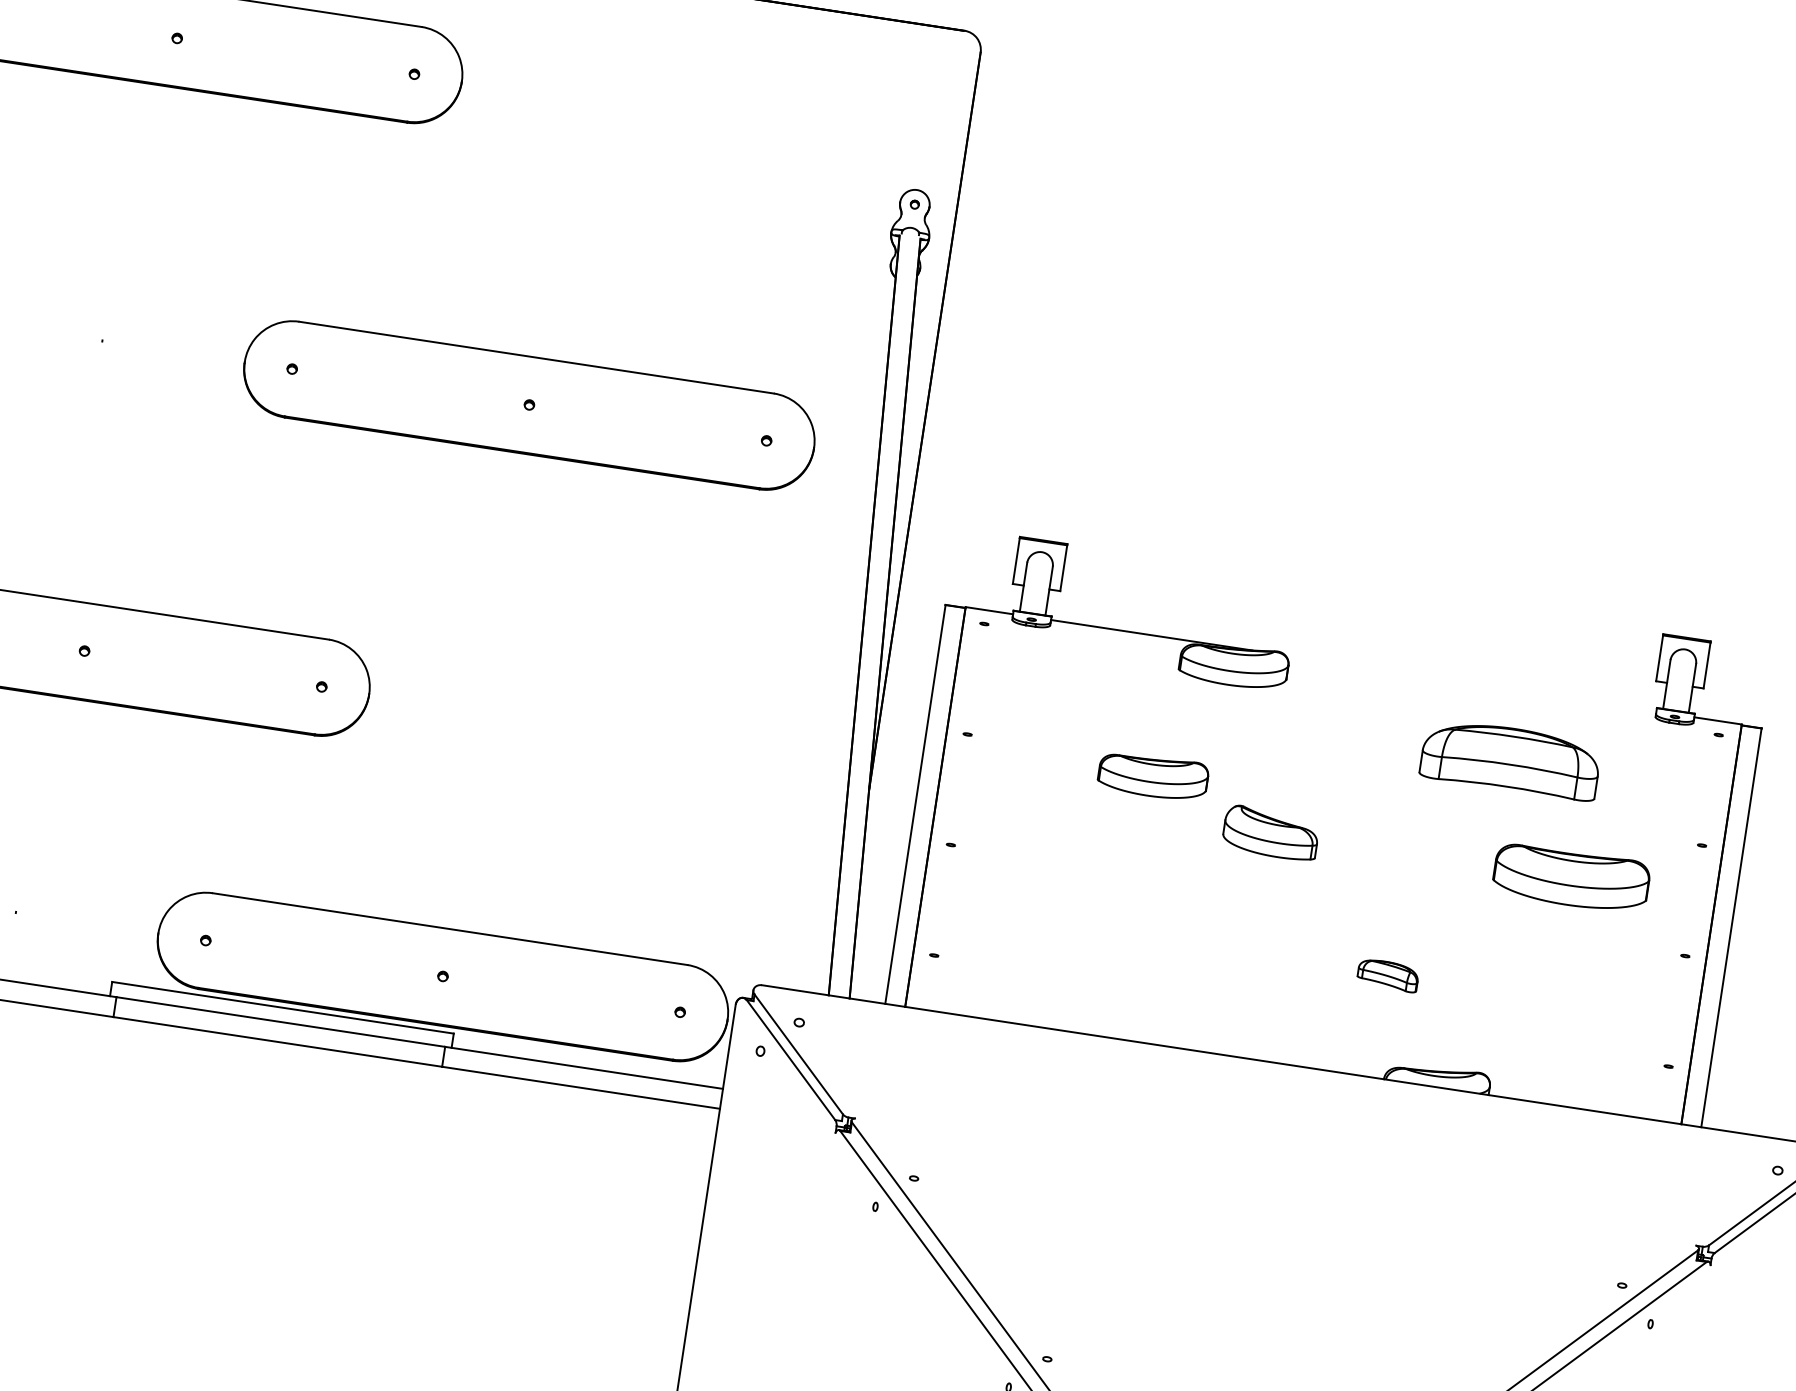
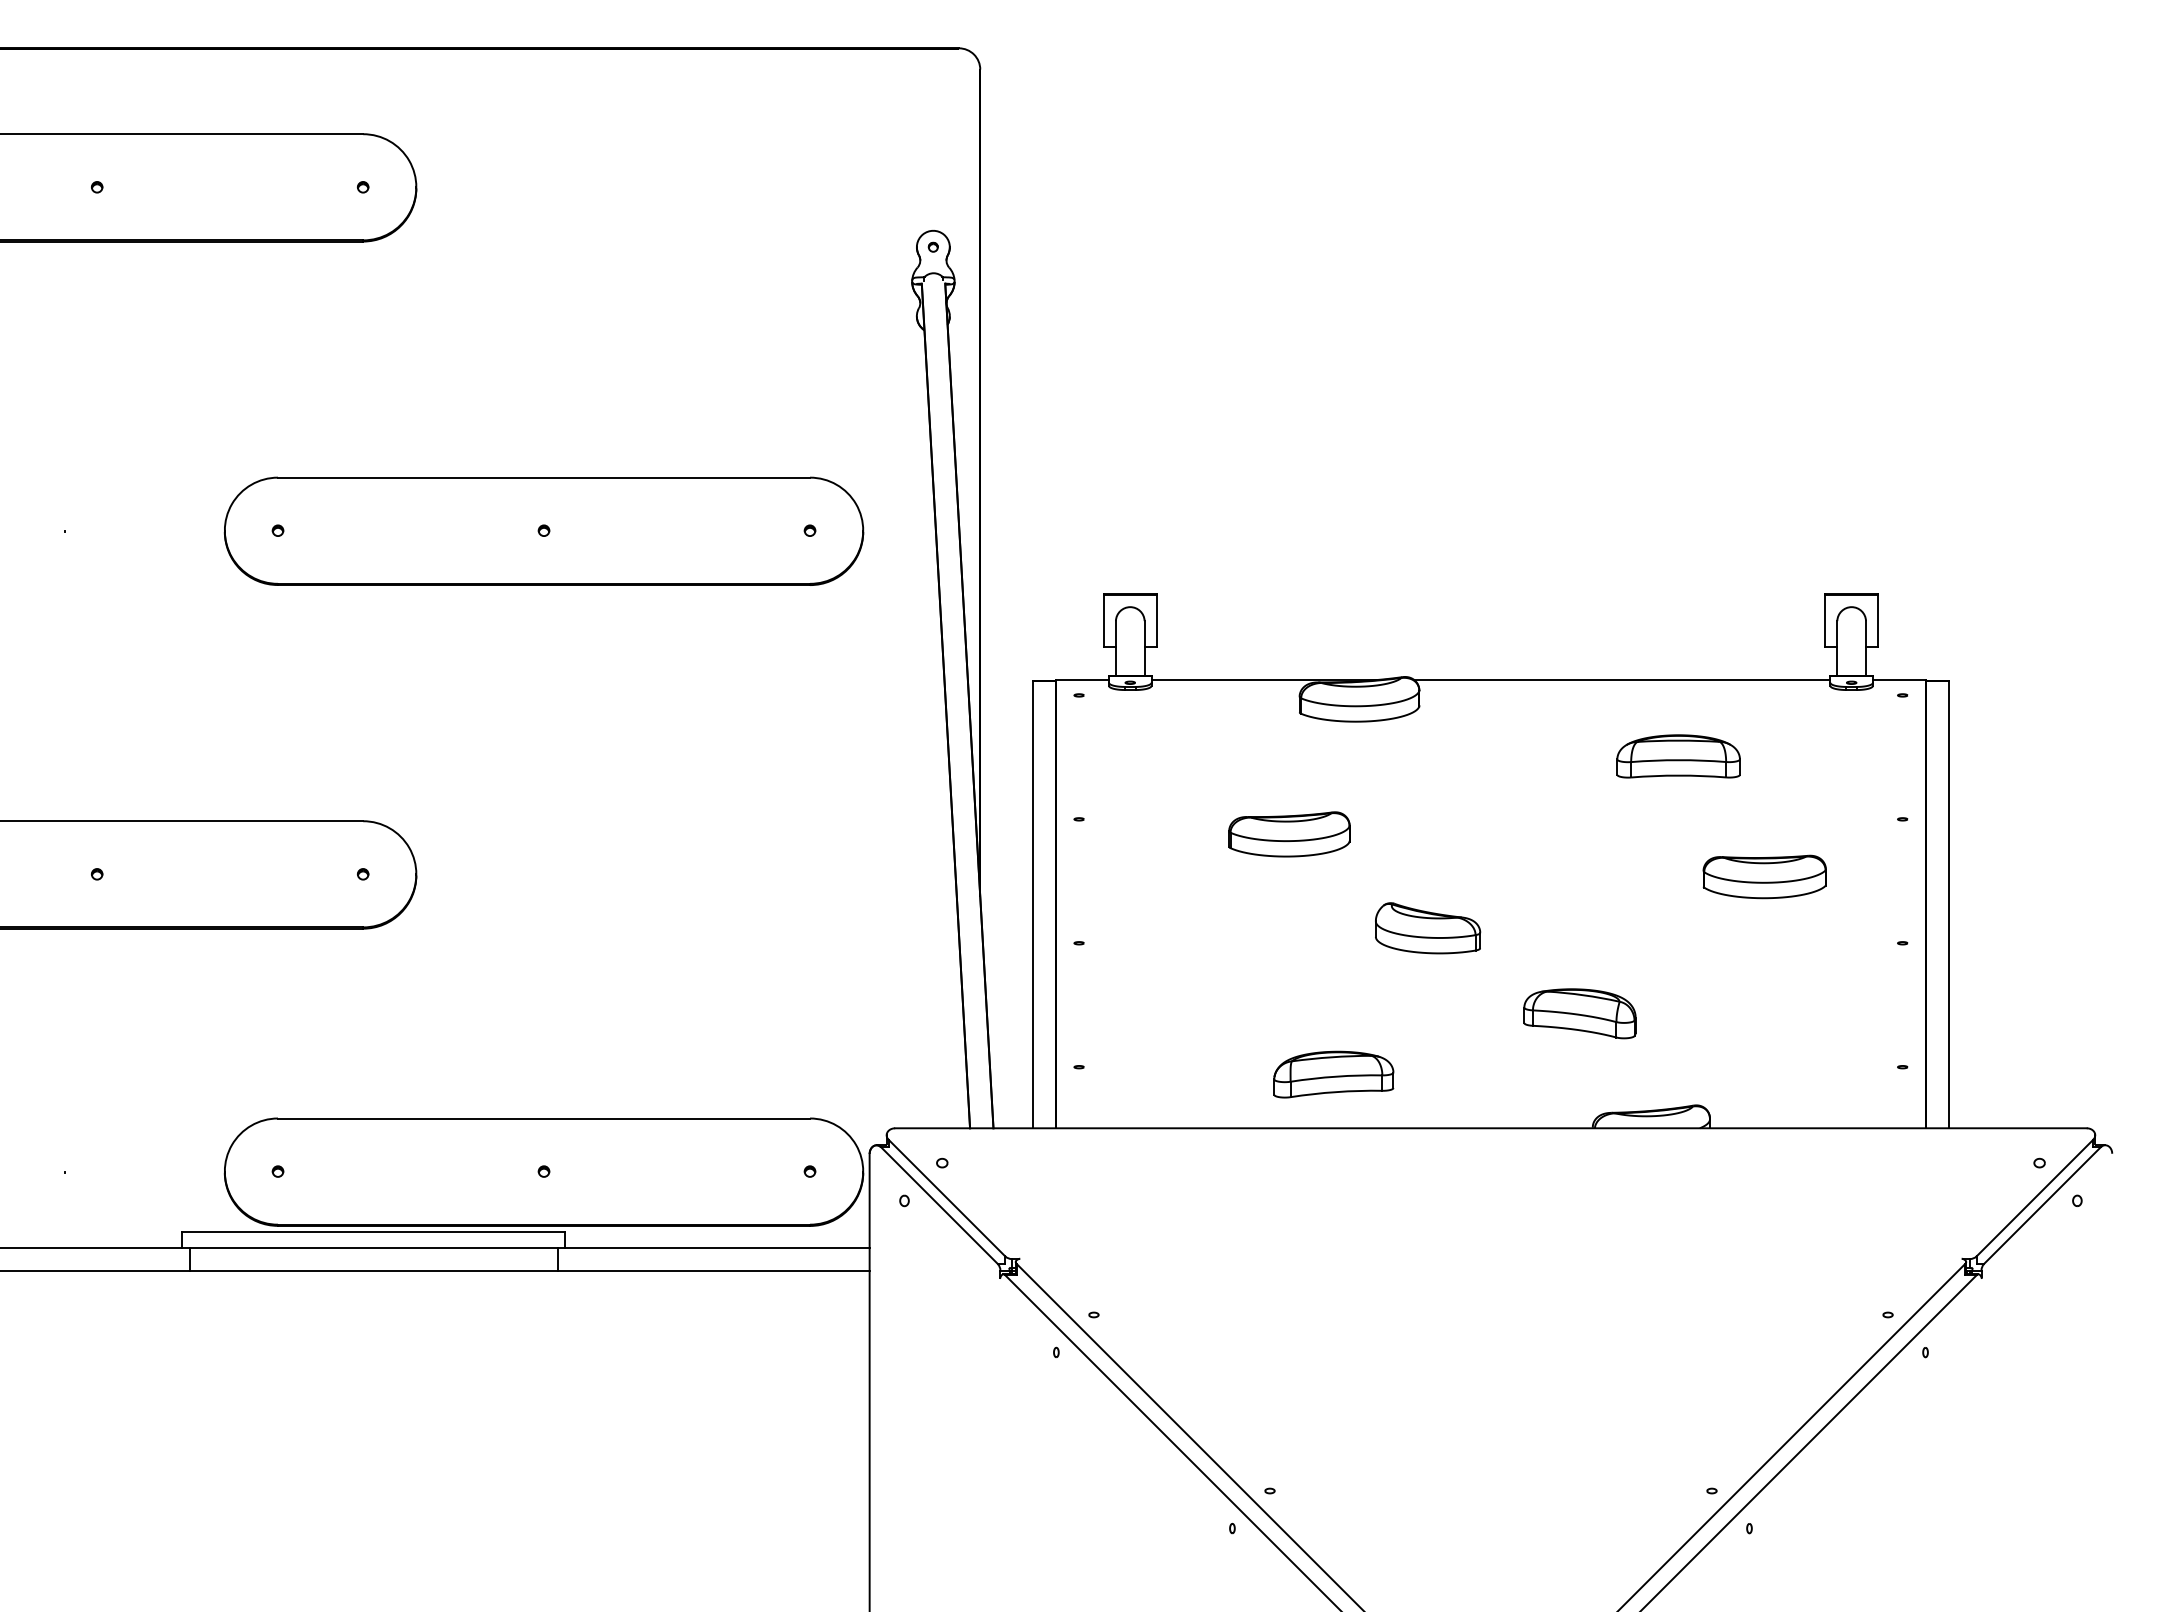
line: (1470, 683) -> (1622, 680), added
part: (1510, 759) -> (1678, 756), size x0.62
part: (1271, 833) -> (1428, 928), moved
part: (1571, 877) -> (1764, 876), size x0.71
part: (1387, 975) -> (1579, 1013), size x1.67
part: (1160, 996) -> (1333, 1074), added

